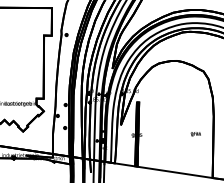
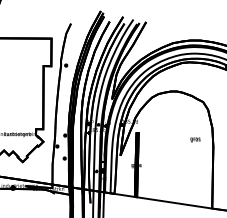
text: (195, 133) -> (195, 139), moved

